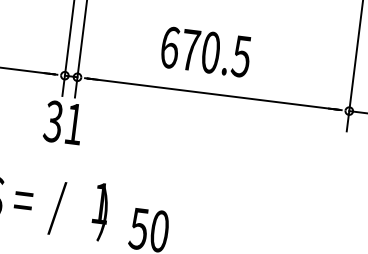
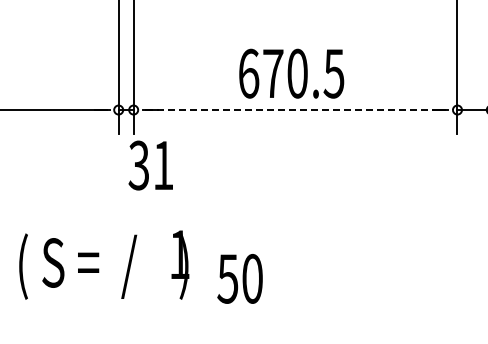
text: (205, 51) -> (291, 73), moved
line: (213, 94) -> (295, 110), solid -> dashed
text: (63, 122) -> (150, 165), moved

